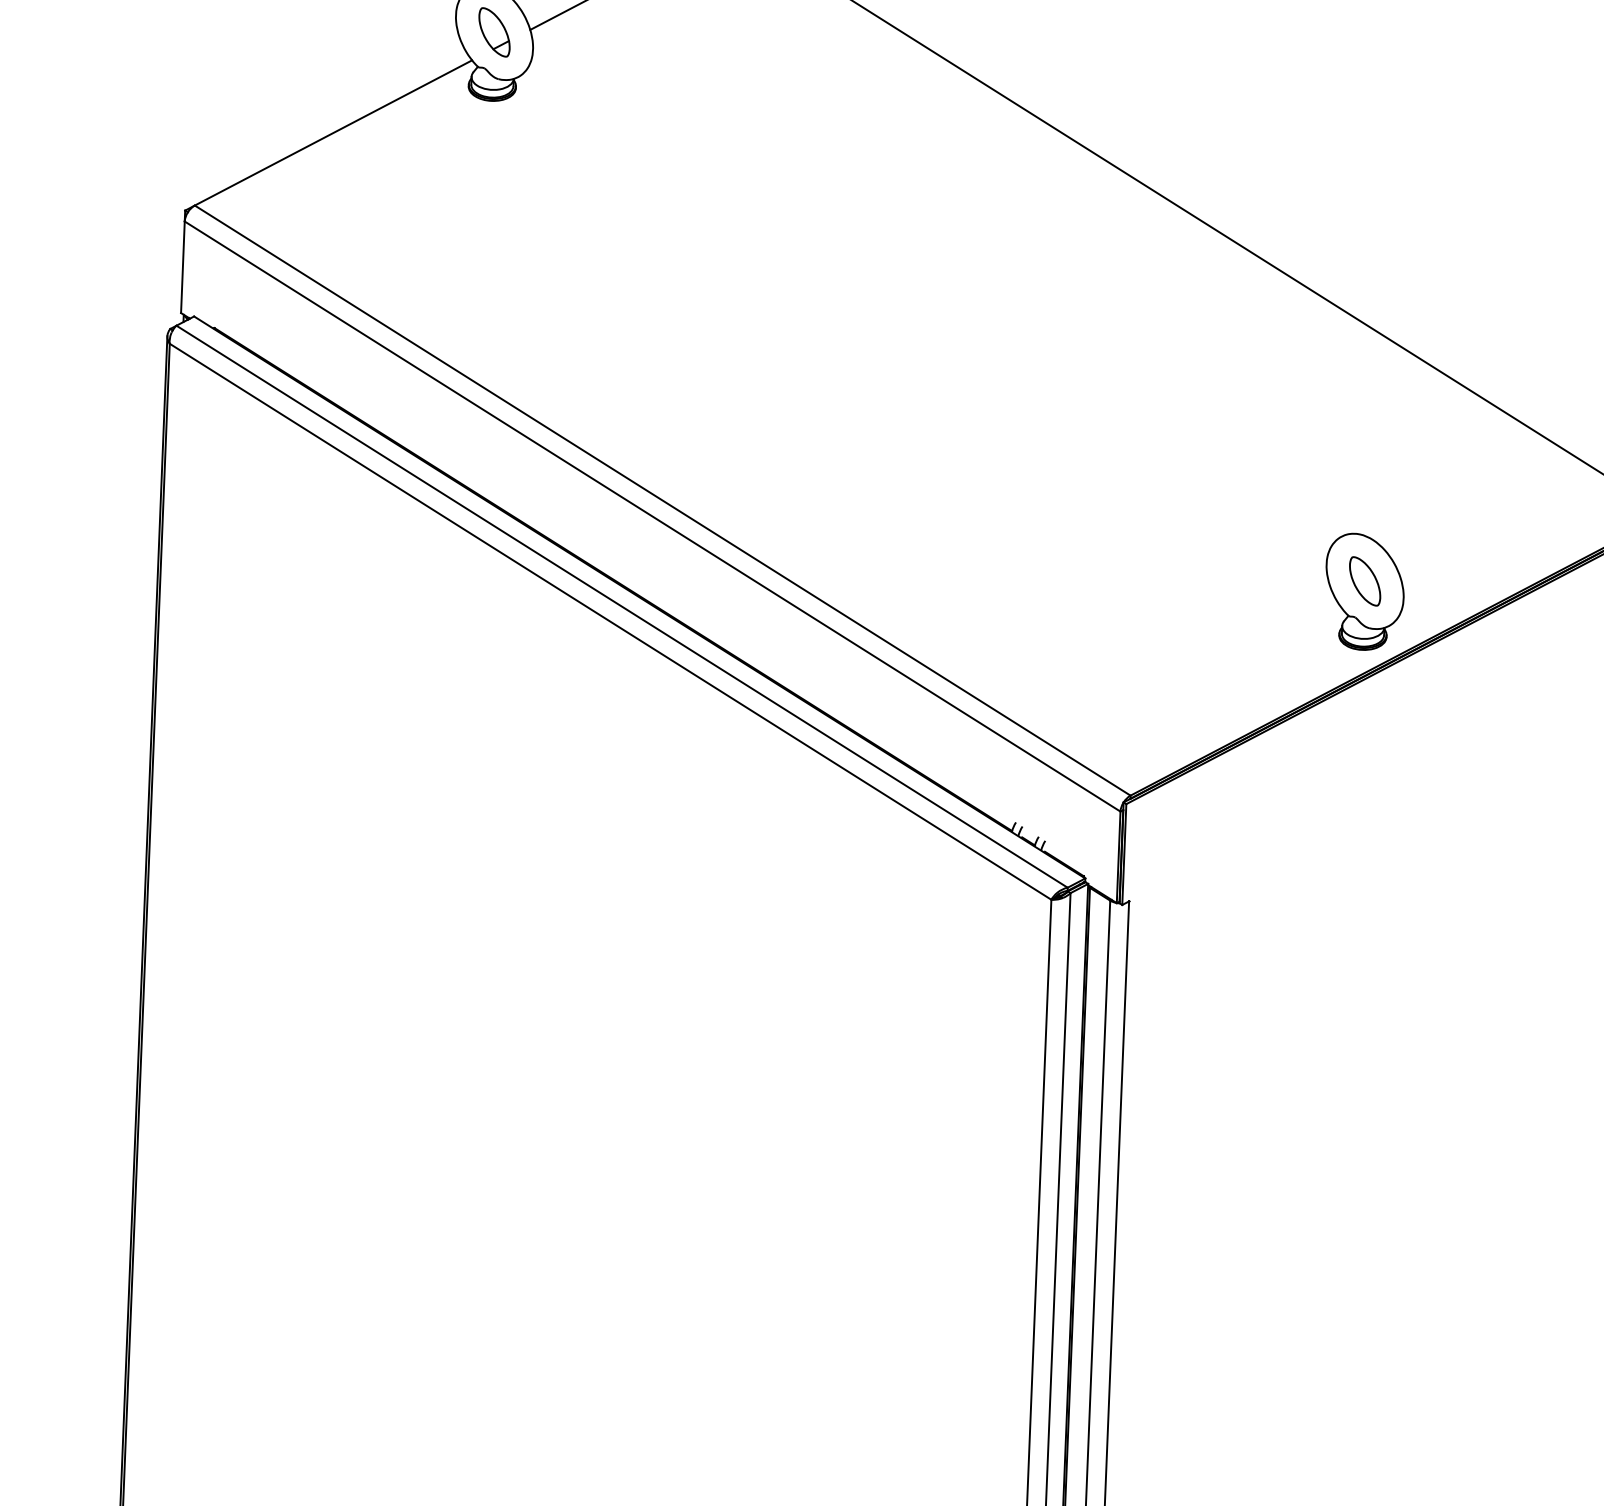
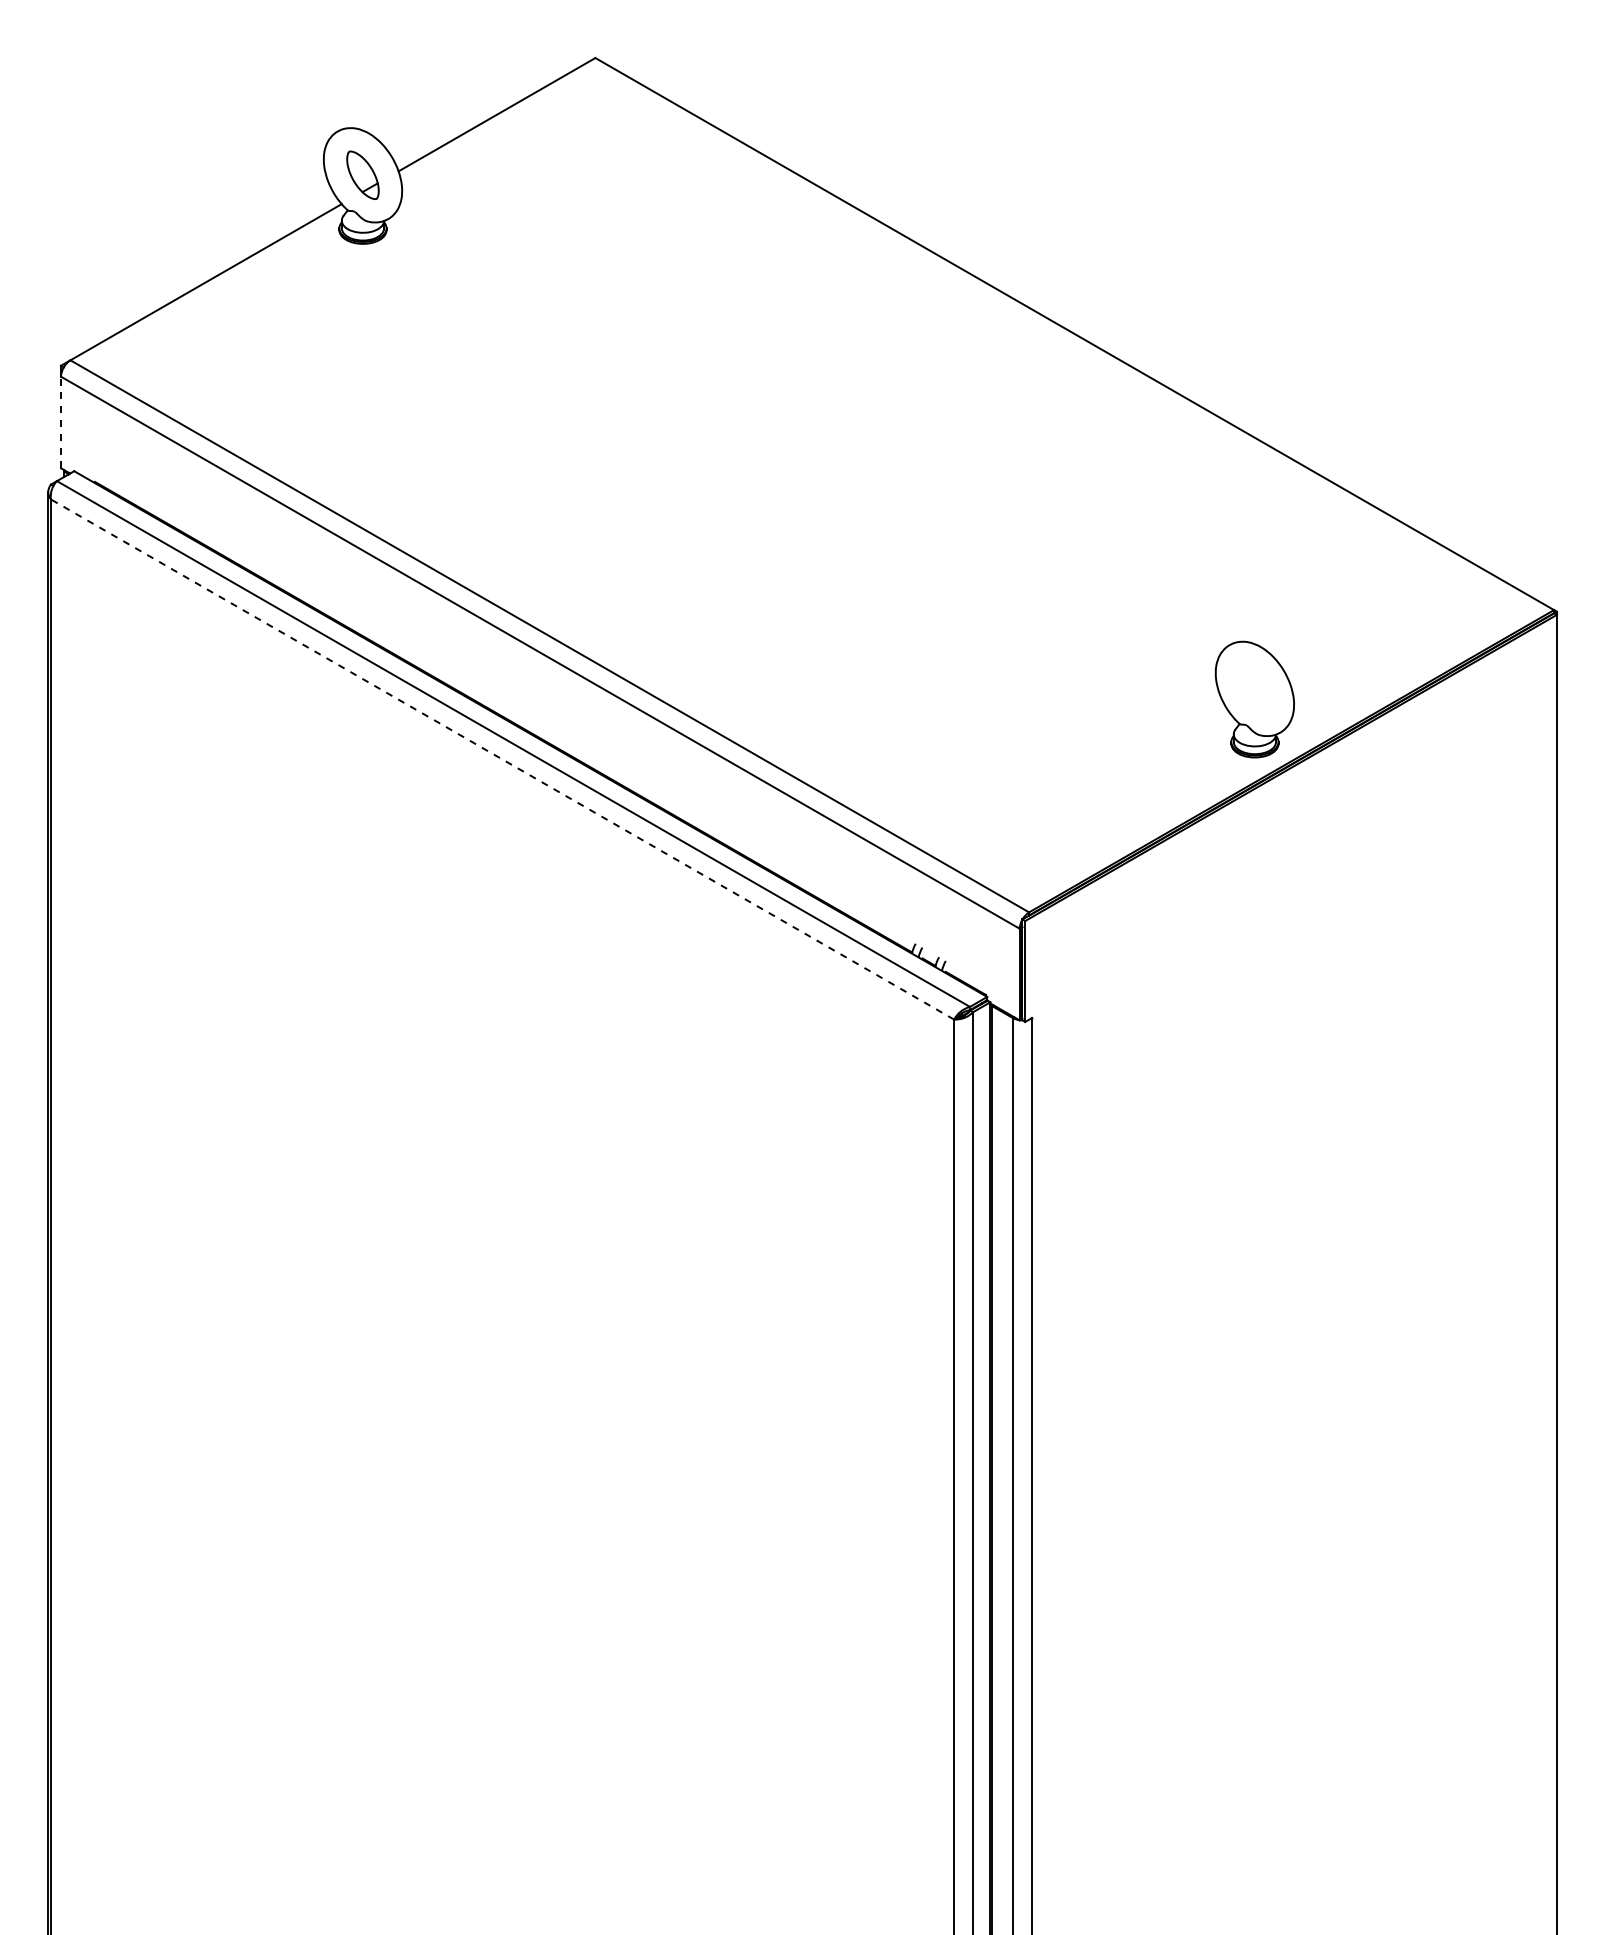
line: (183, 267) -> (61, 422), solid -> dashed
part: (1364, 580) -> (1254, 688), removed
line: (610, 621) -> (502, 759), solid -> dashed

